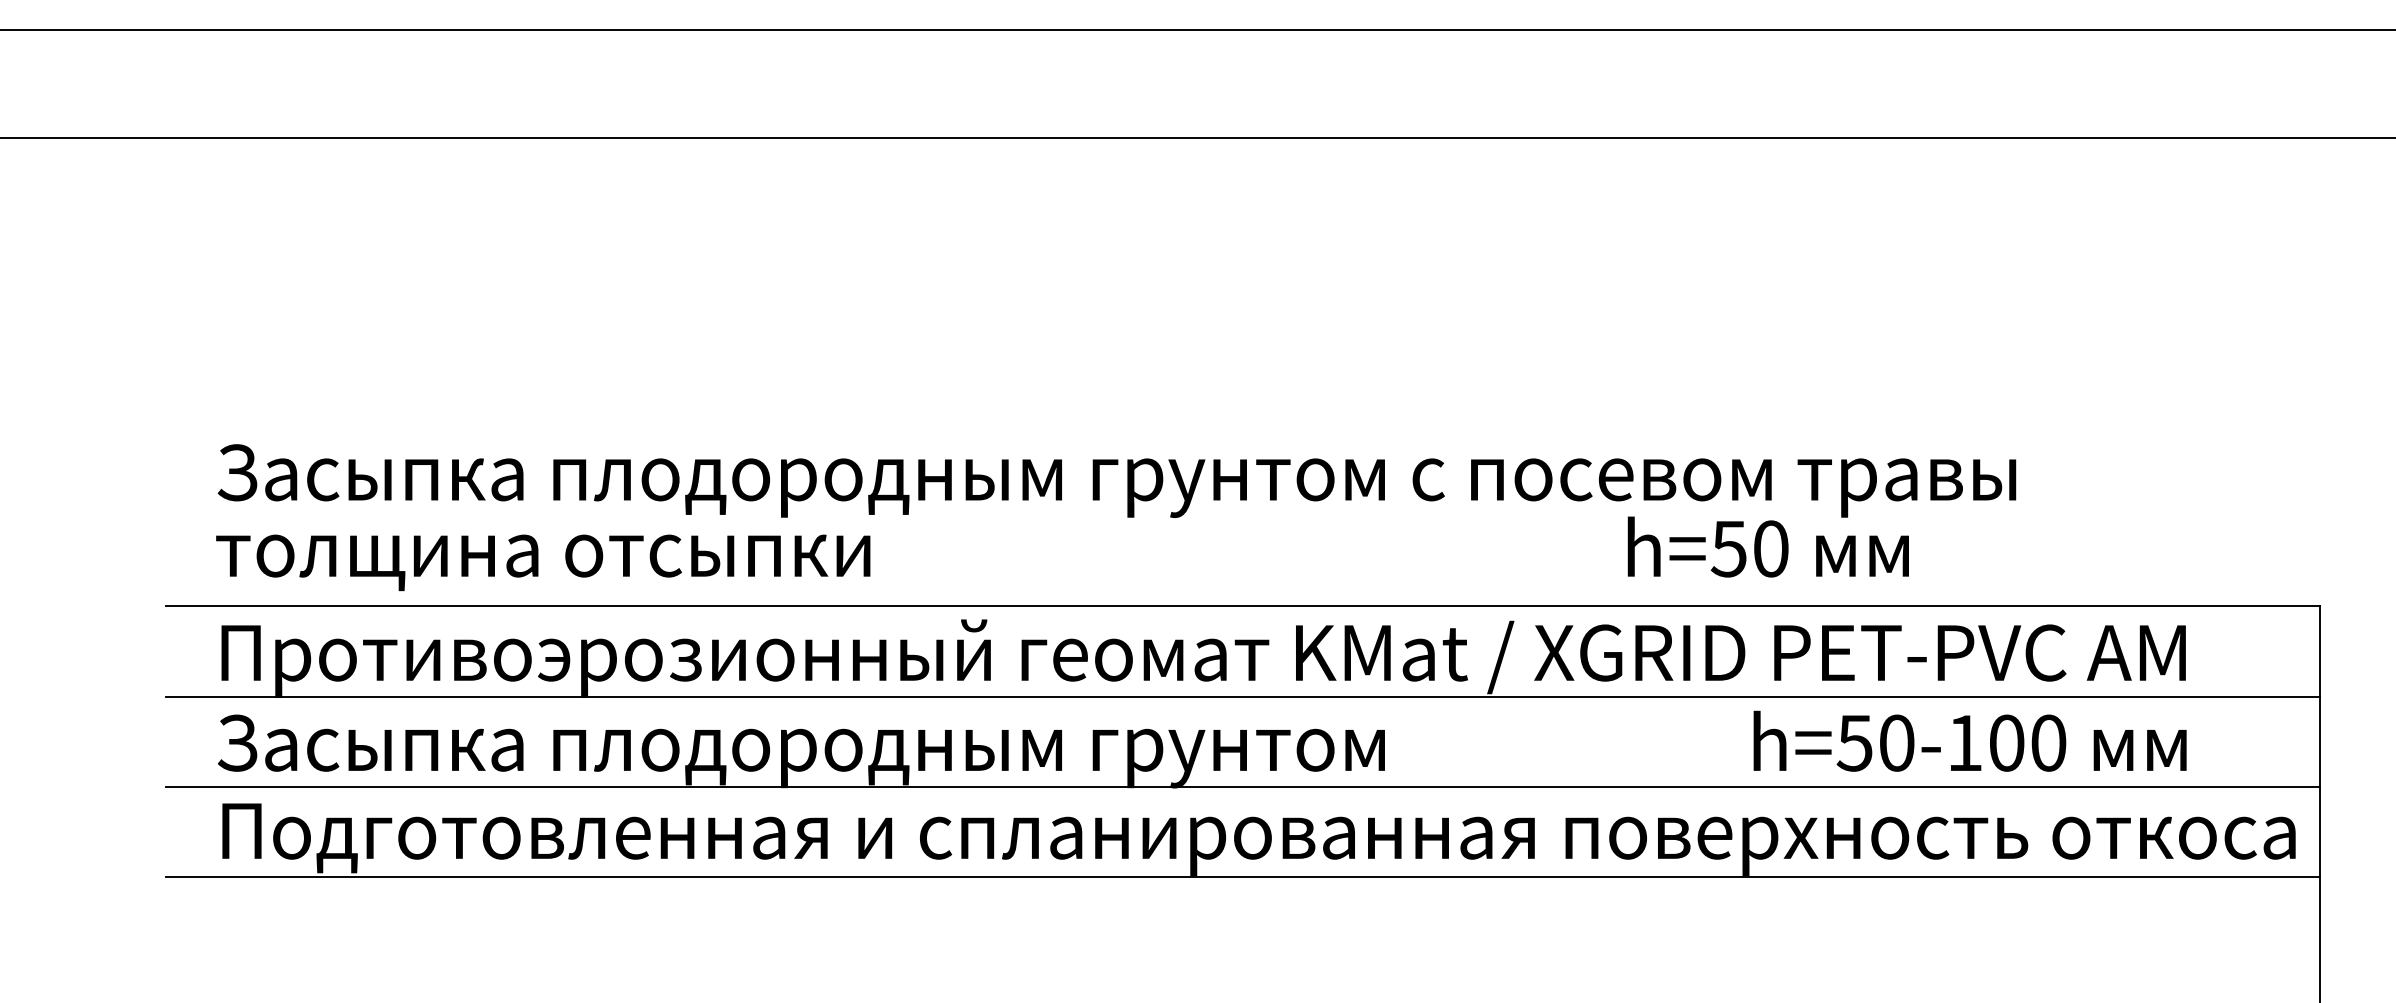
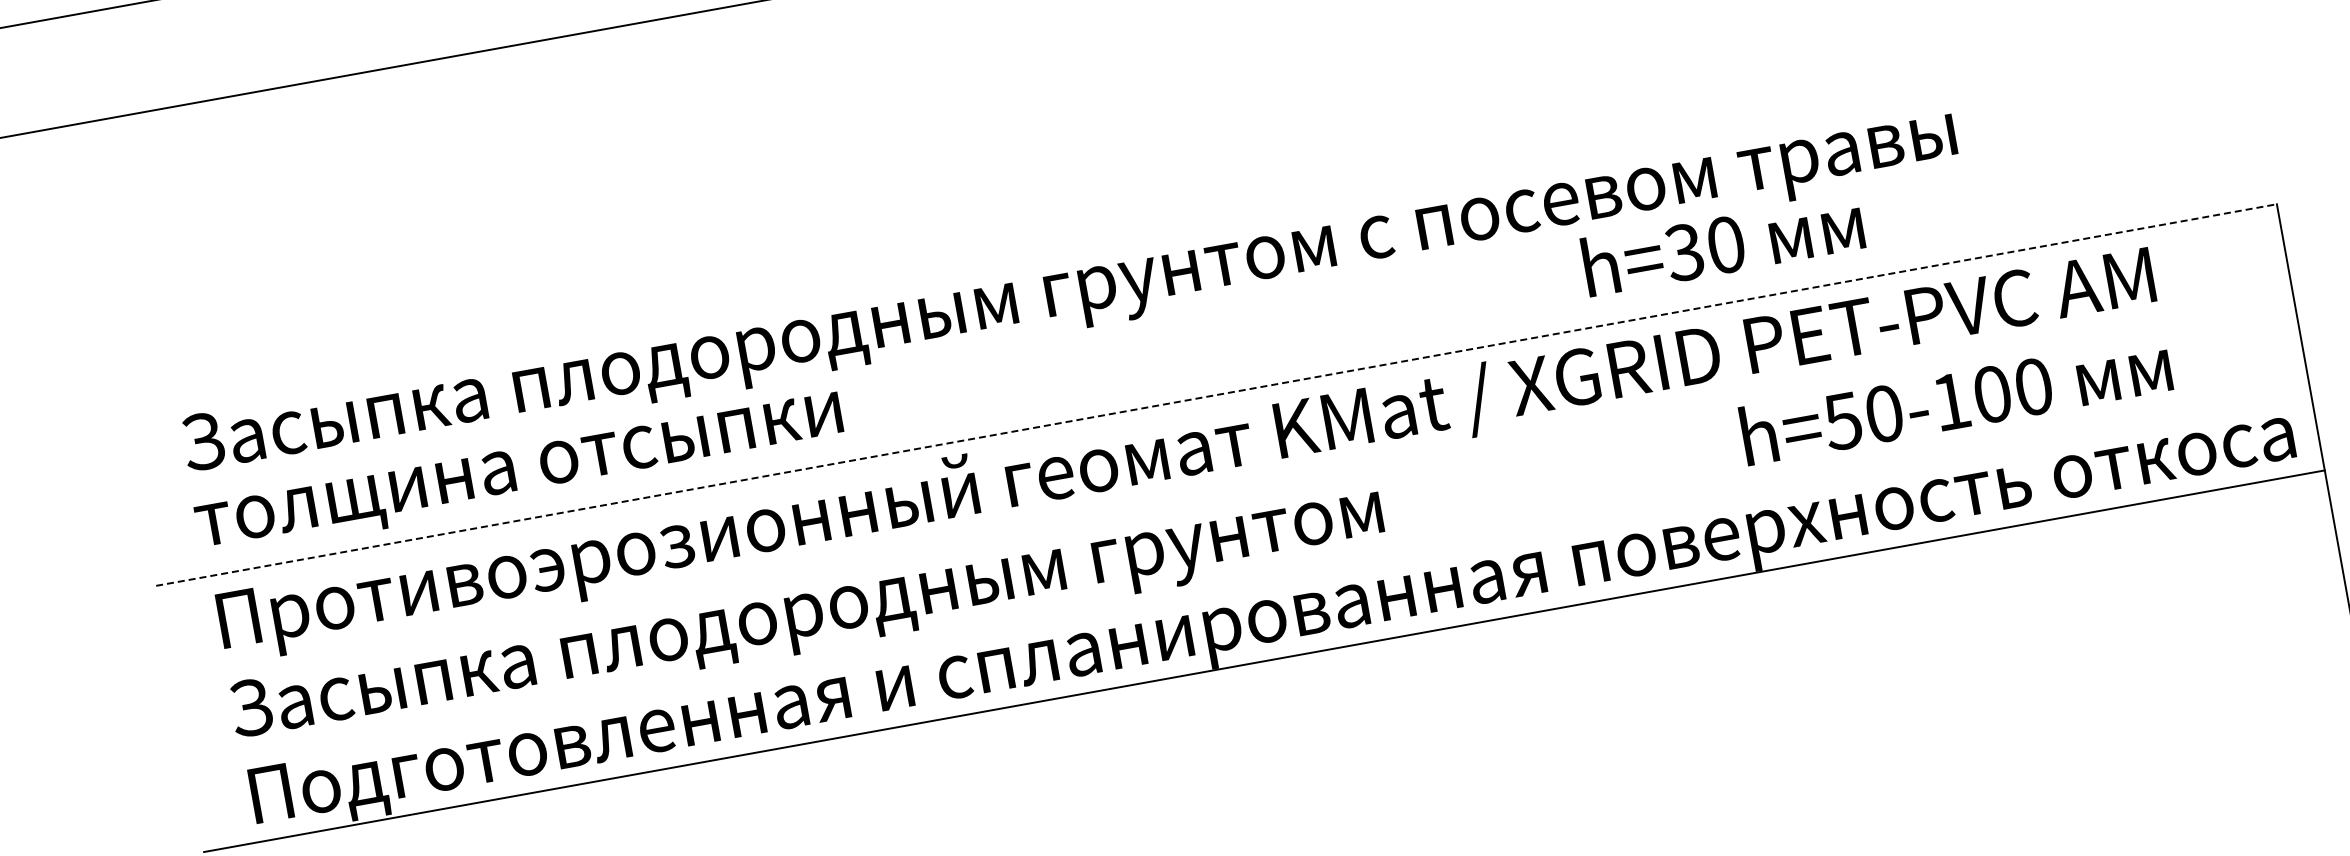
text: (1728, 548) -> (1684, 252), h=50 -> h=30
line: (1243, 606) -> (1217, 395), solid -> dashed
line: (1242, 696) -> (1231, 483), removed
line: (1242, 786) -> (1247, 572), removed

